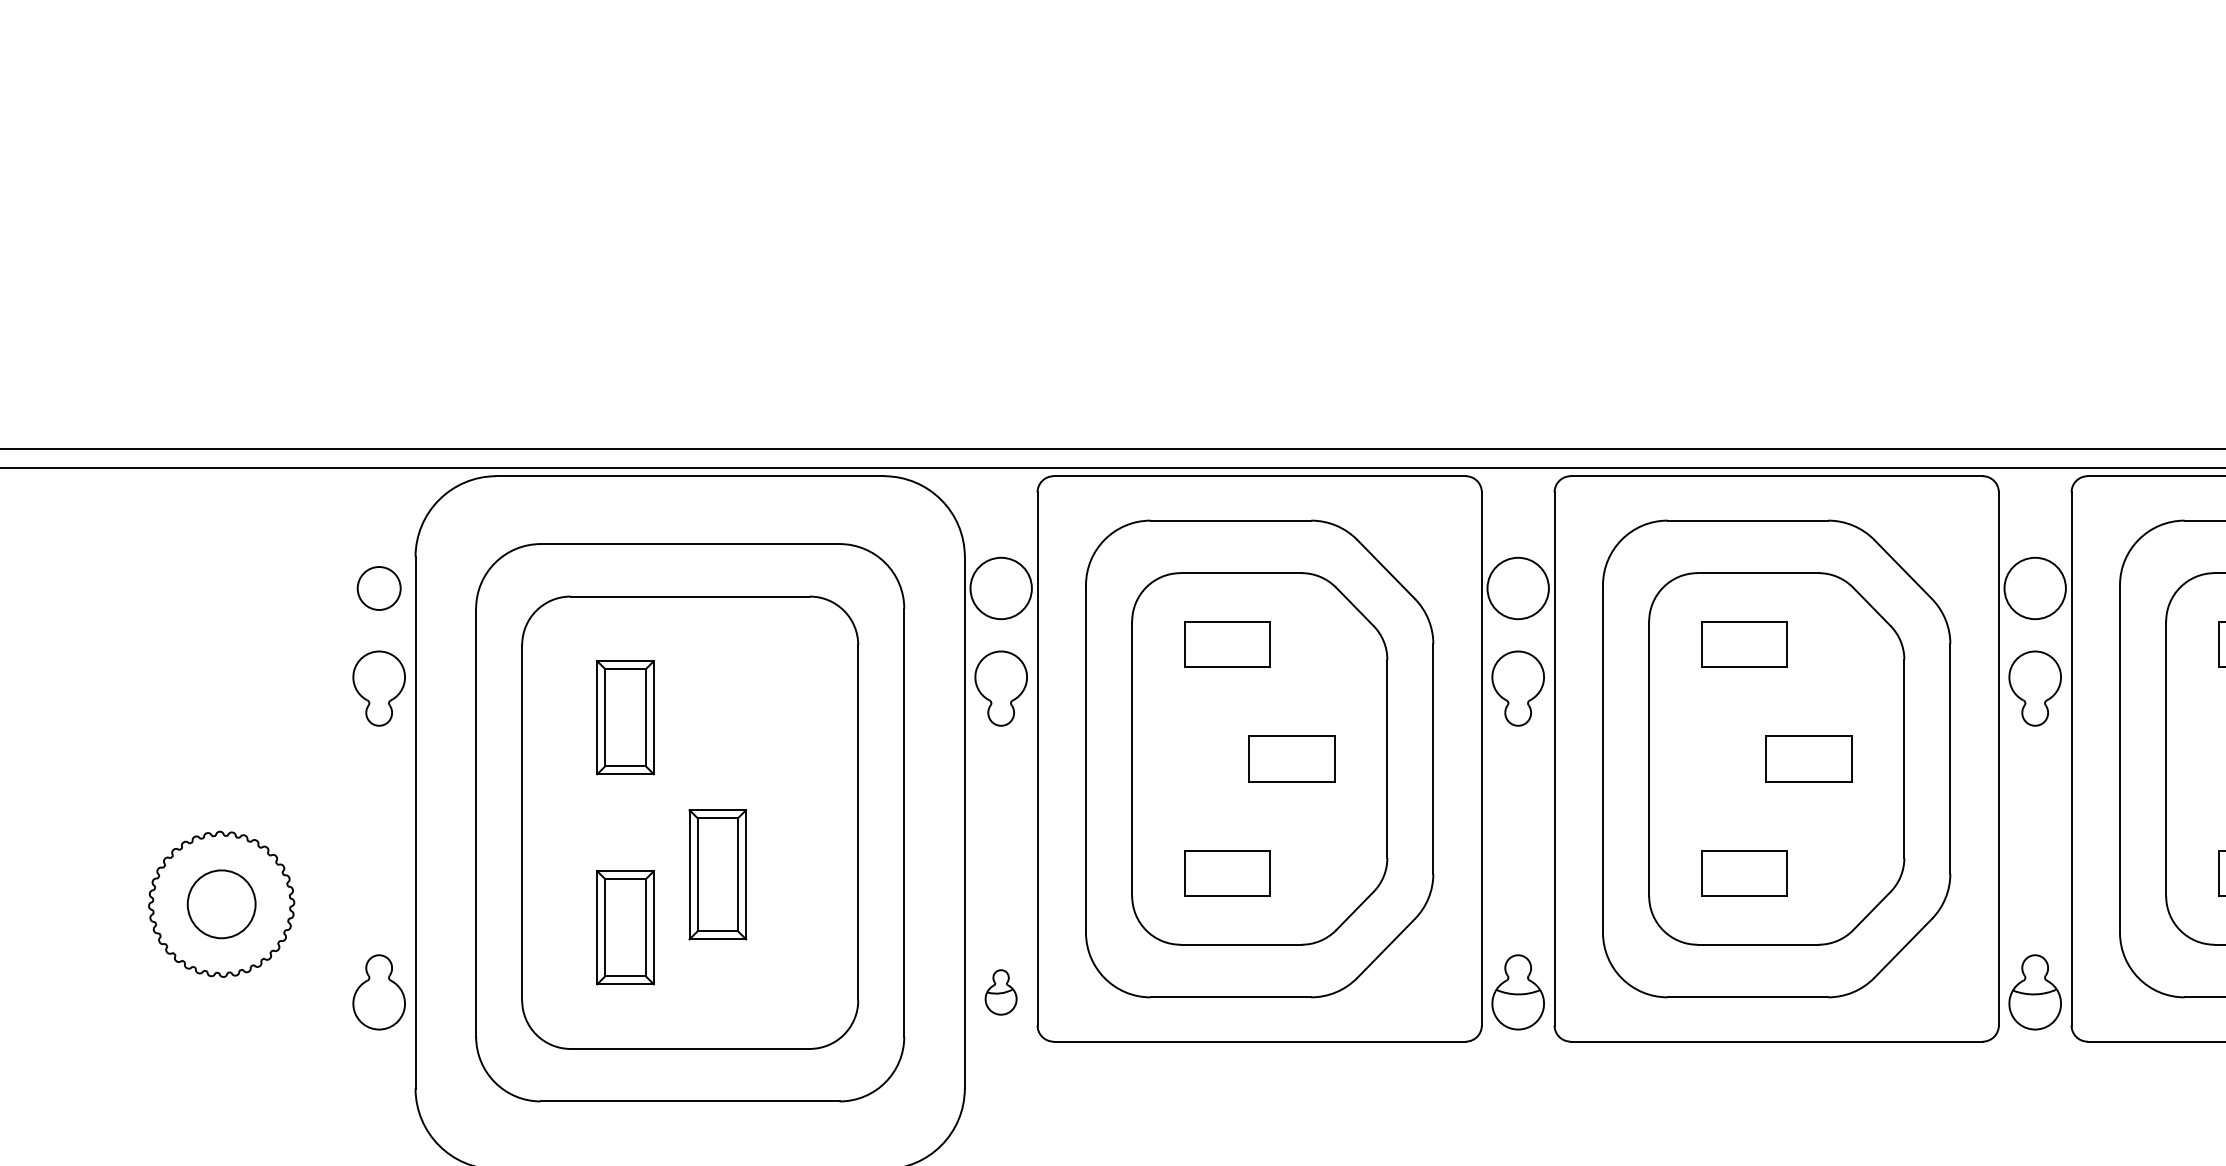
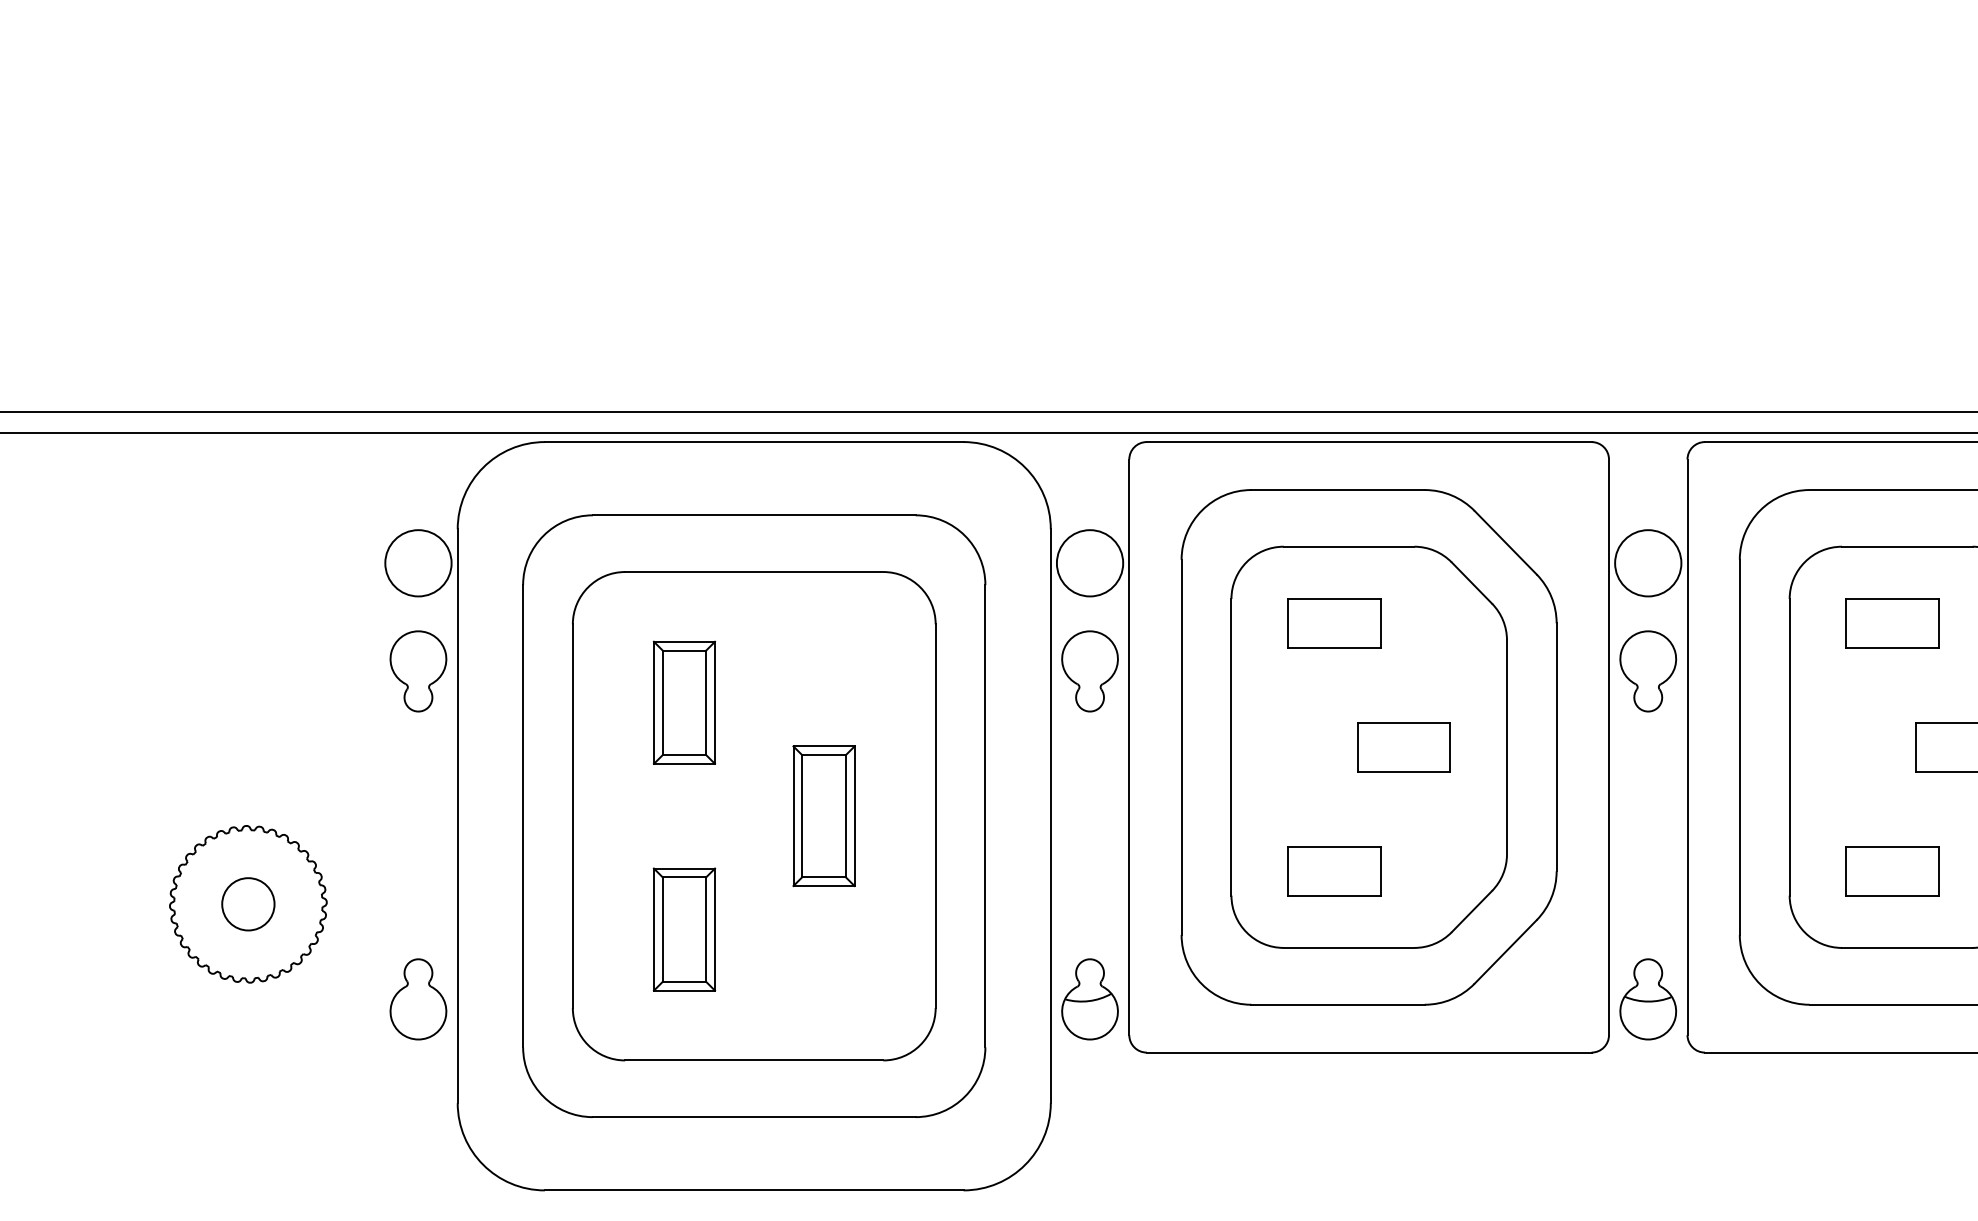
circle: (378, 588) -> (417, 563), size x1.43
part: (717, 874) -> (823, 815), moved
circle: (221, 904) -> (248, 904), size x0.71
part: (1000, 992) -> (1089, 999), size x1.67

